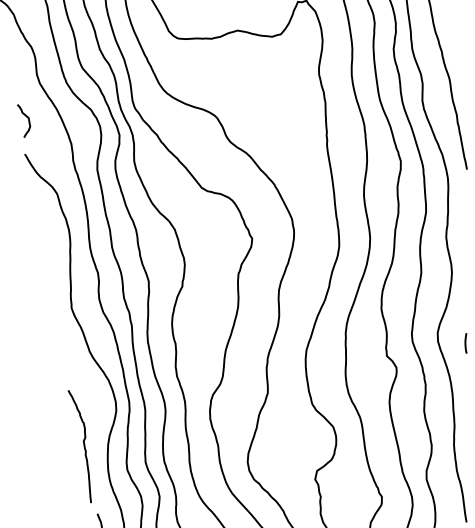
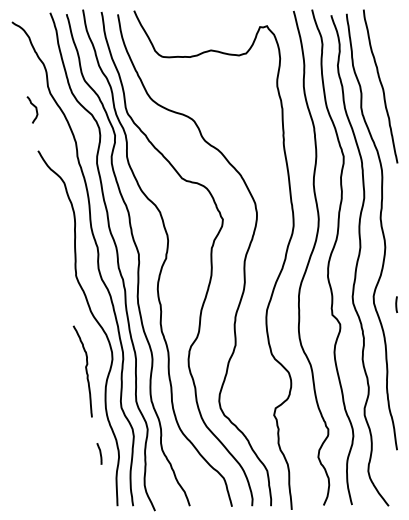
curve: (26, 118) -> (34, 107), moved
curve: (83, 446) -> (85, 371), moved

